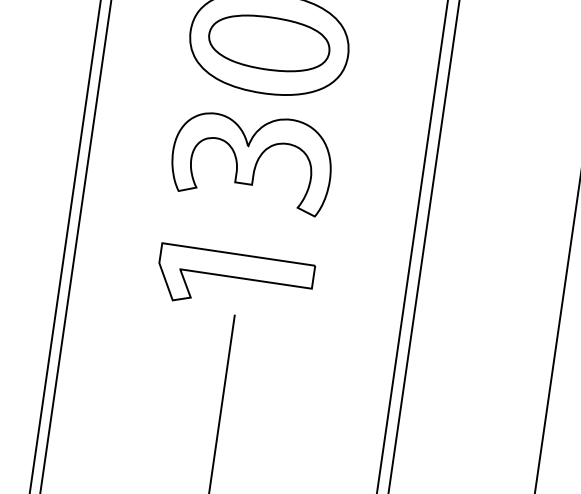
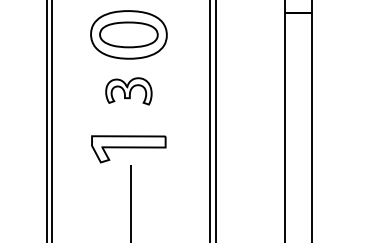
part: (251, 161) -> (128, 91), size x0.6

